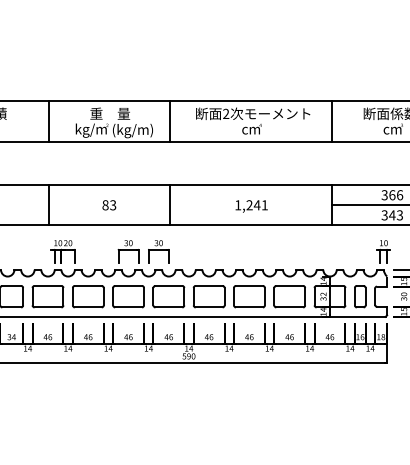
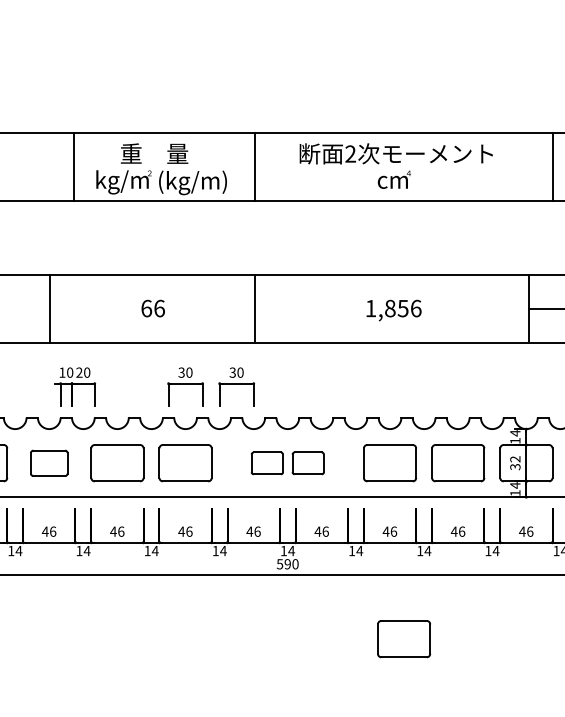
line: (48, 121) -> (73, 166), moved
line: (331, 121) -> (552, 166), moved
text: (109, 205) -> (153, 308), 83 -> 66
text: (257, 205) -> (403, 308), 1,241 -> 1,856
part: (47, 296) -> (48, 462), size x0.7
part: (188, 296) -> (286, 462), size x0.6
part: (257, 400) -> (403, 638), added

